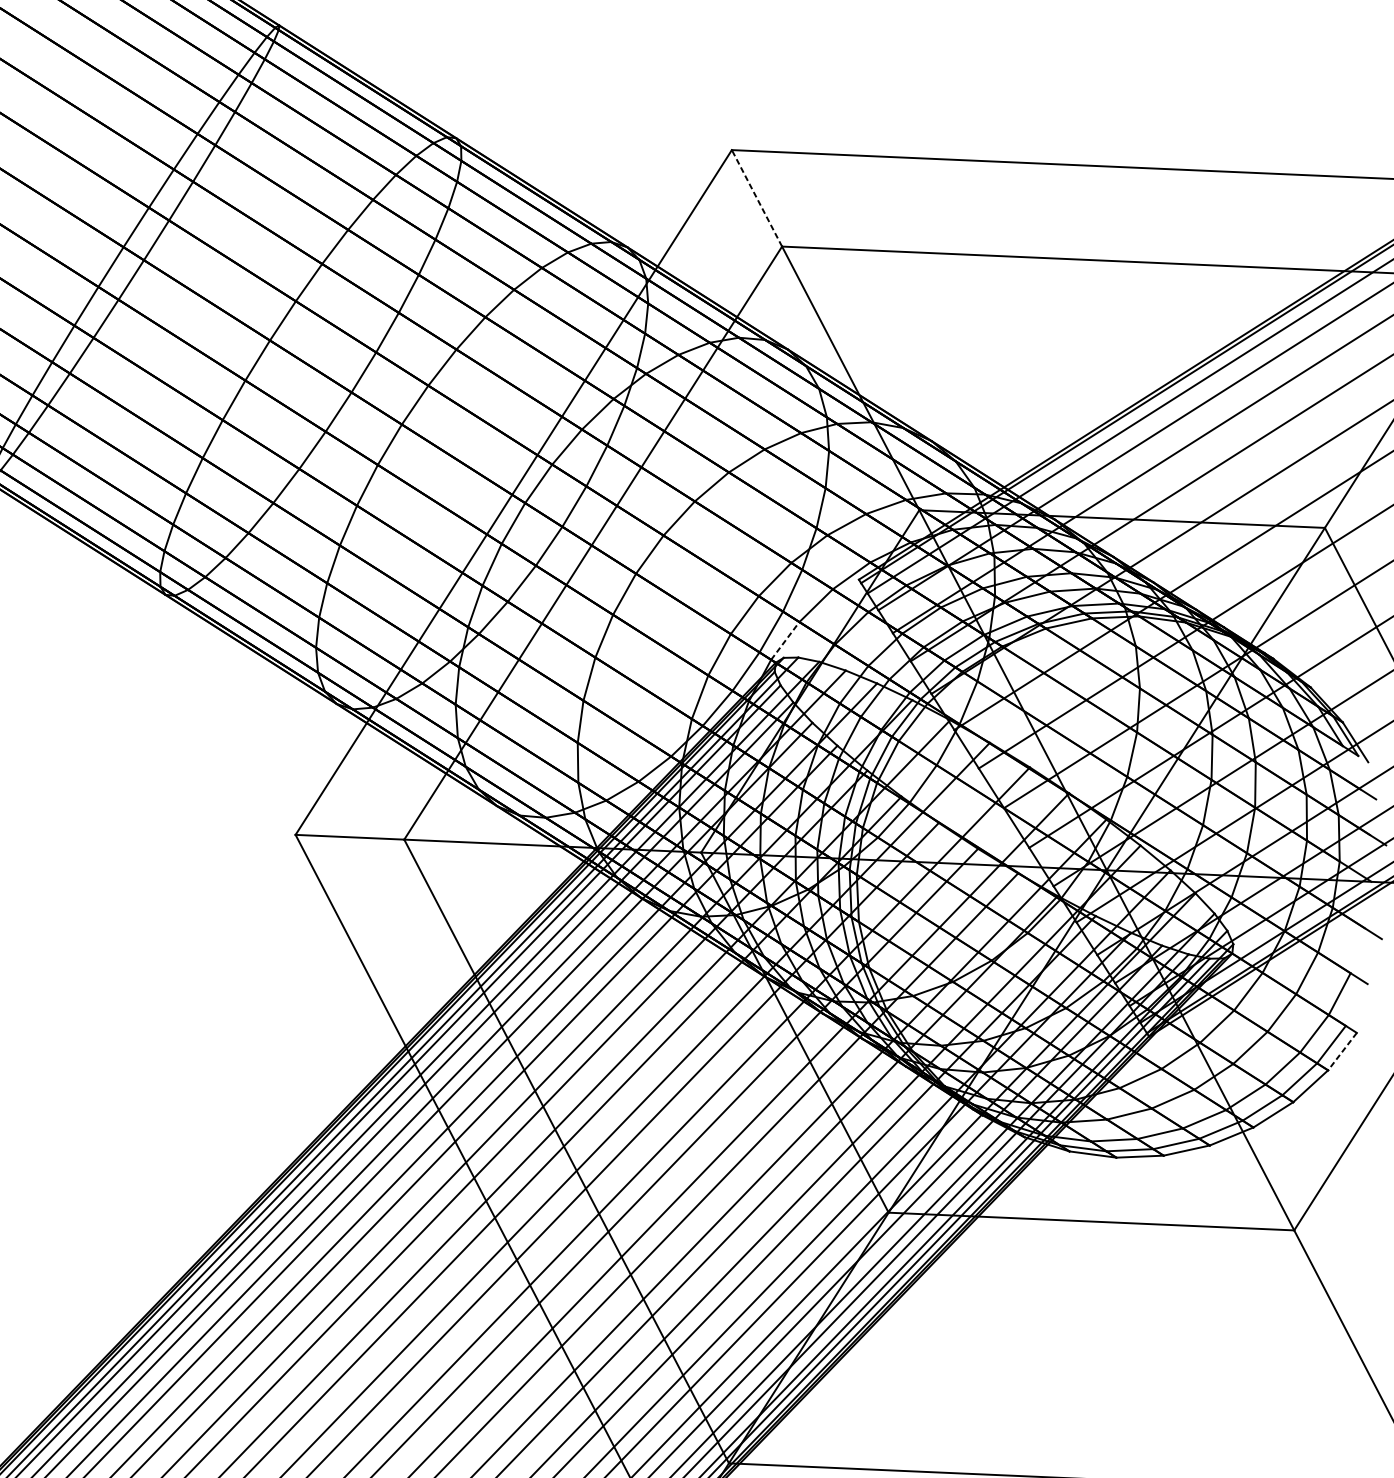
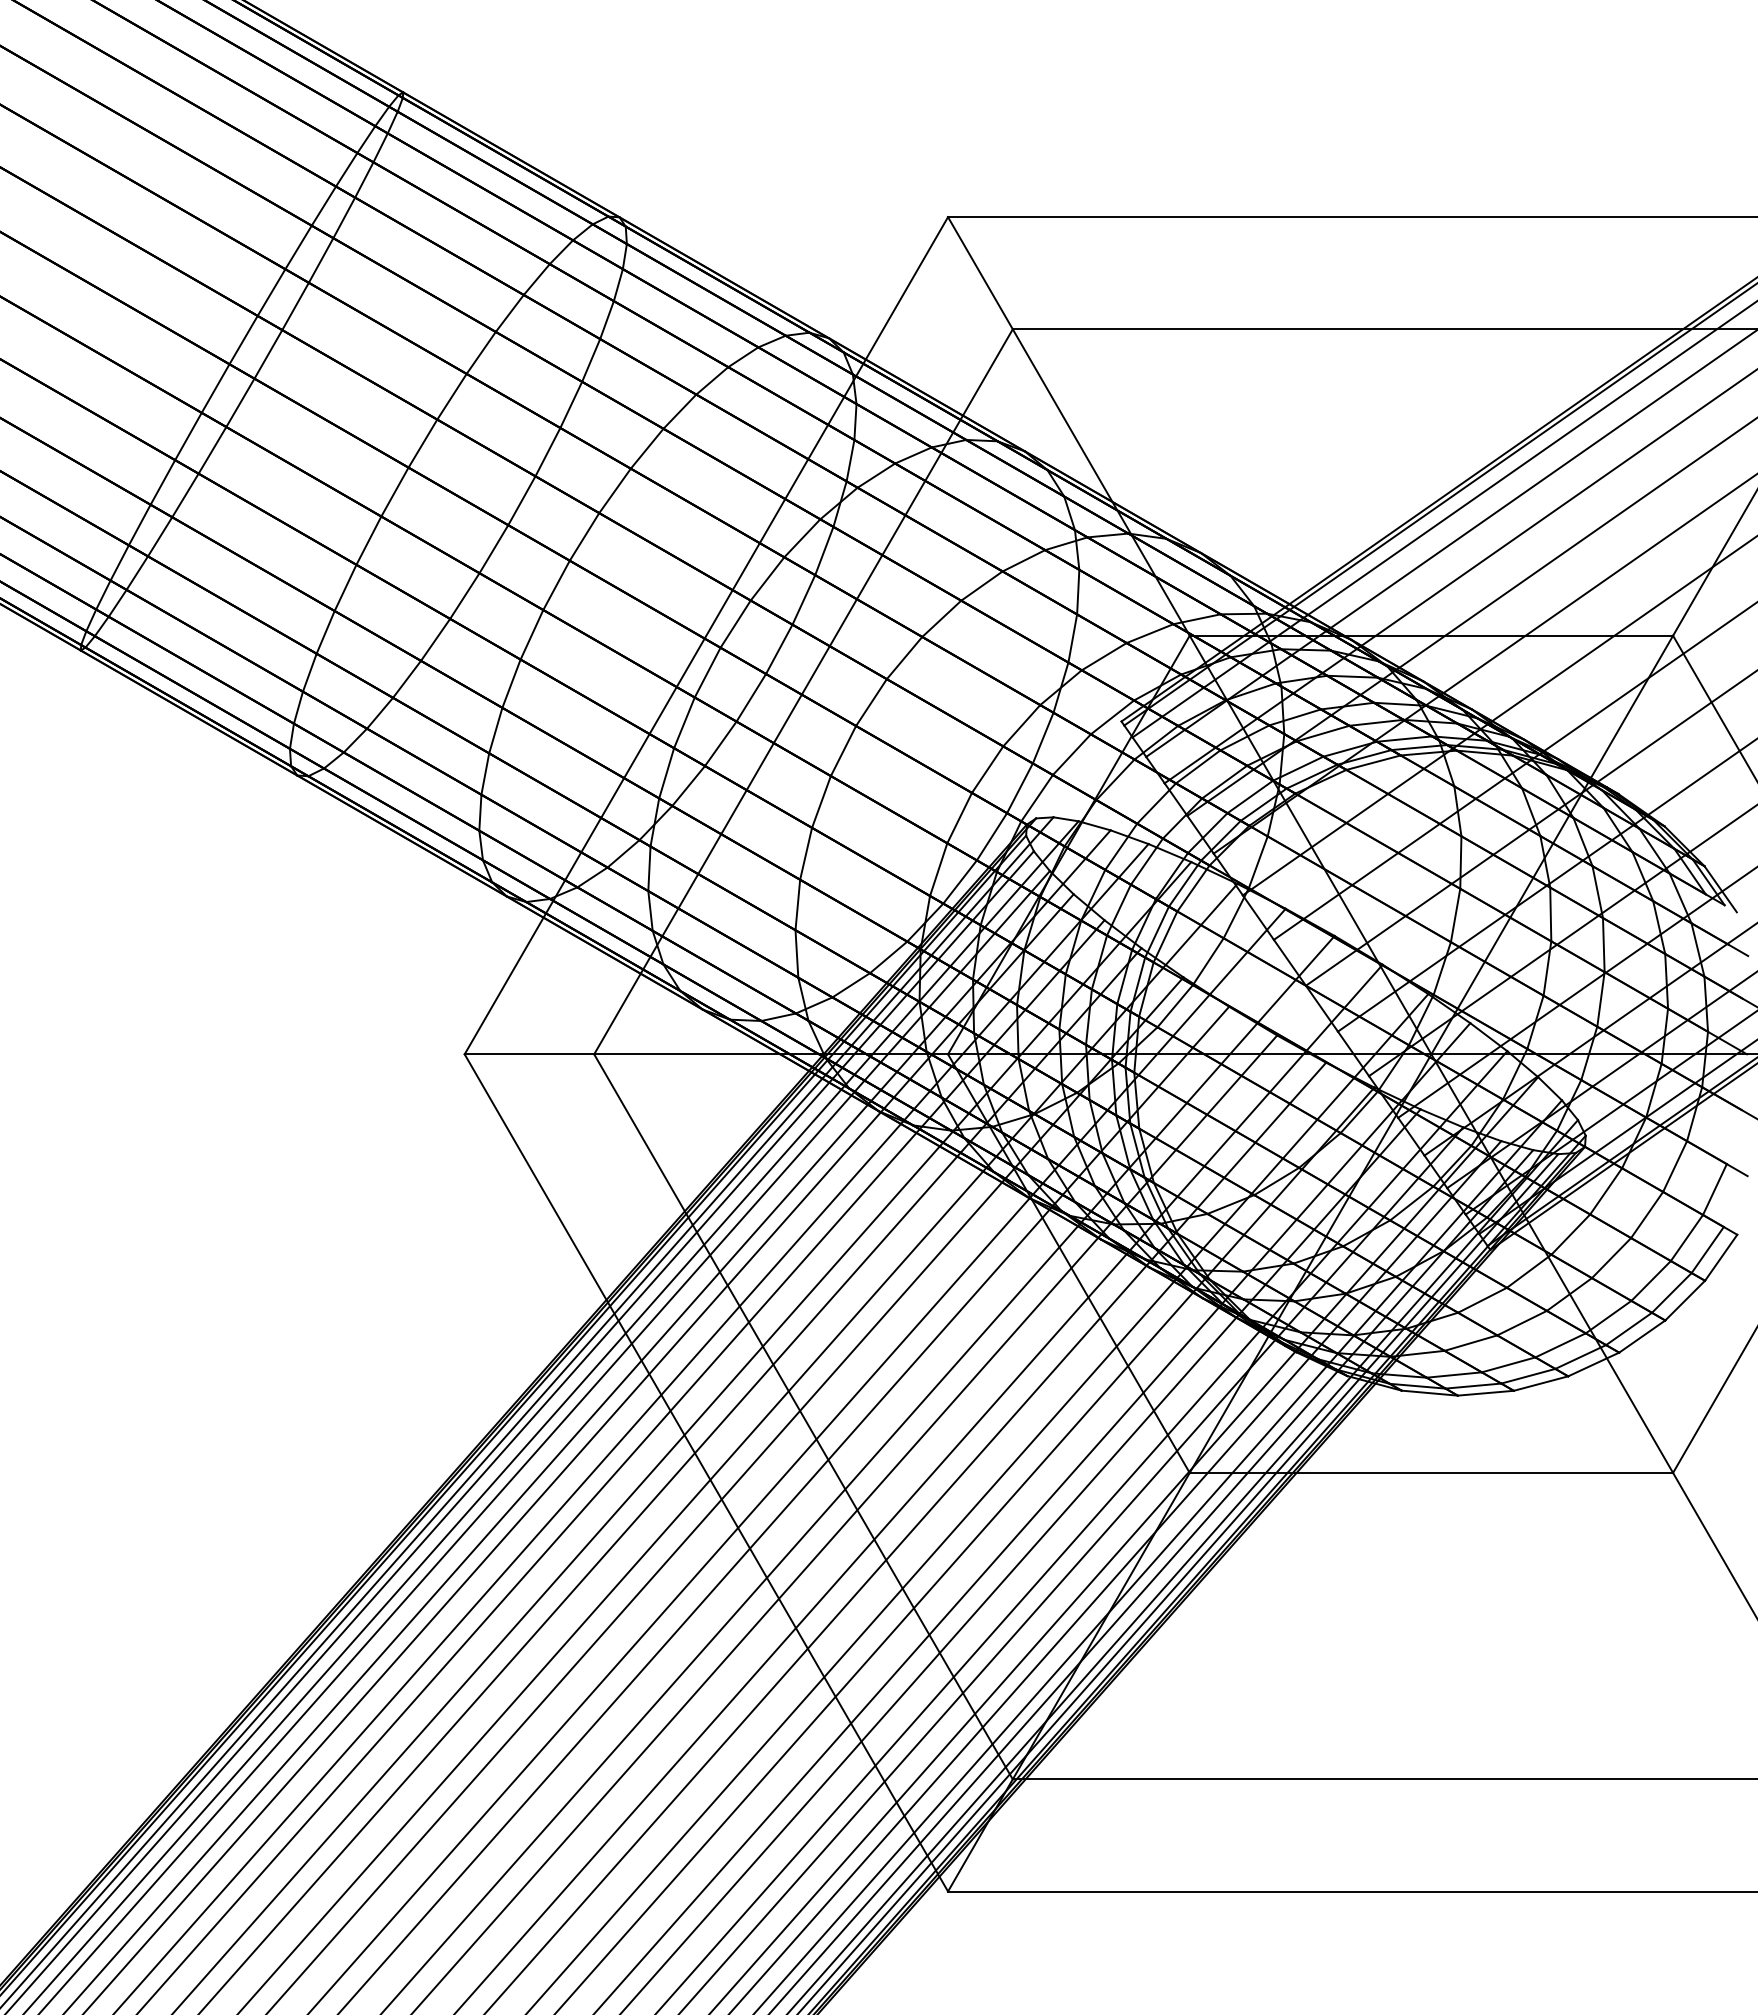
line: (757, 198) -> (980, 273), dashed -> solid
line: (785, 640) -> (1037, 797), dashed -> solid
line: (1341, 1052) -> (1720, 1258), dashed -> solid

